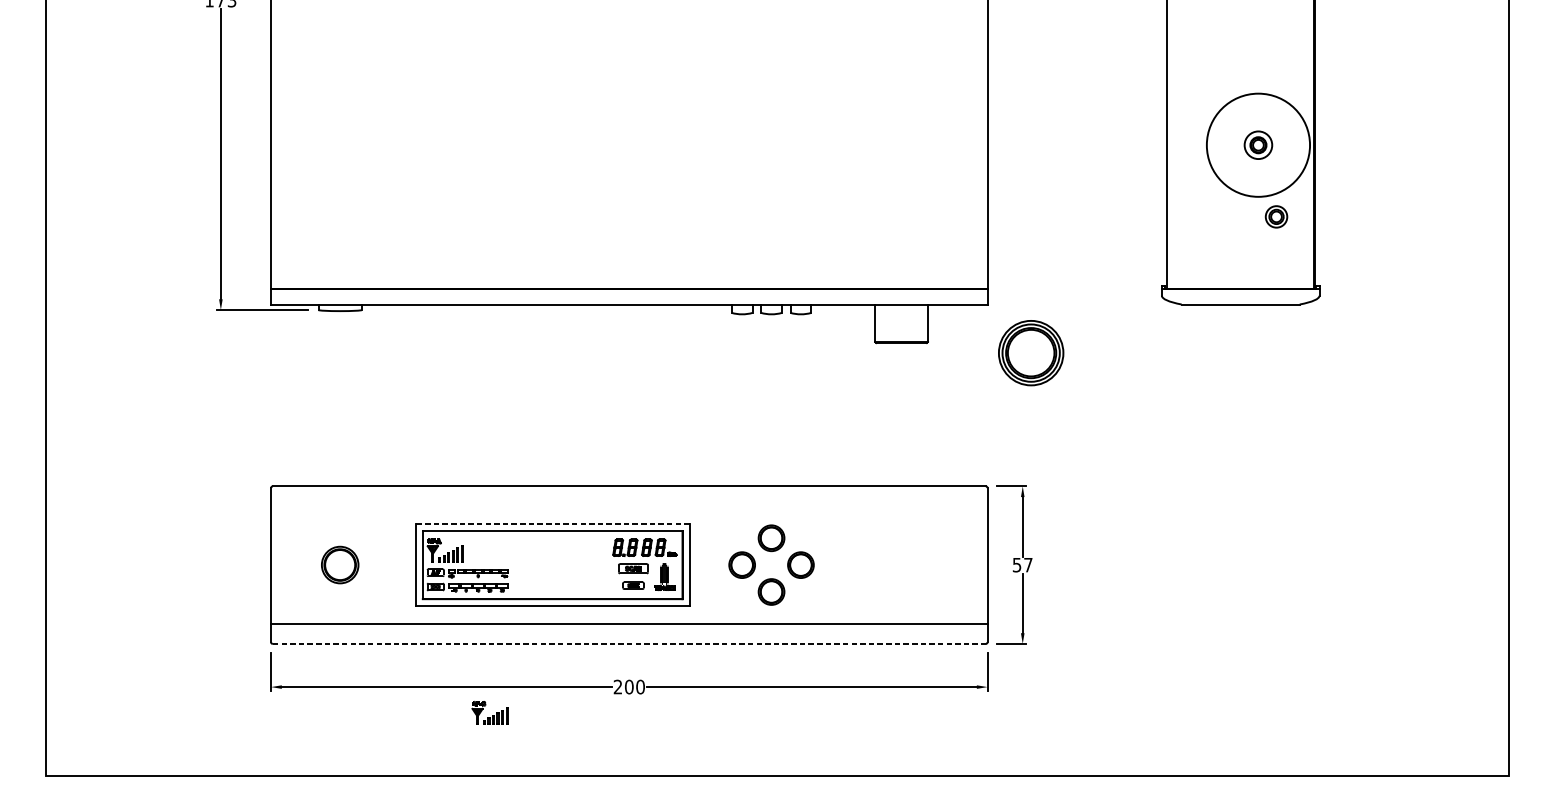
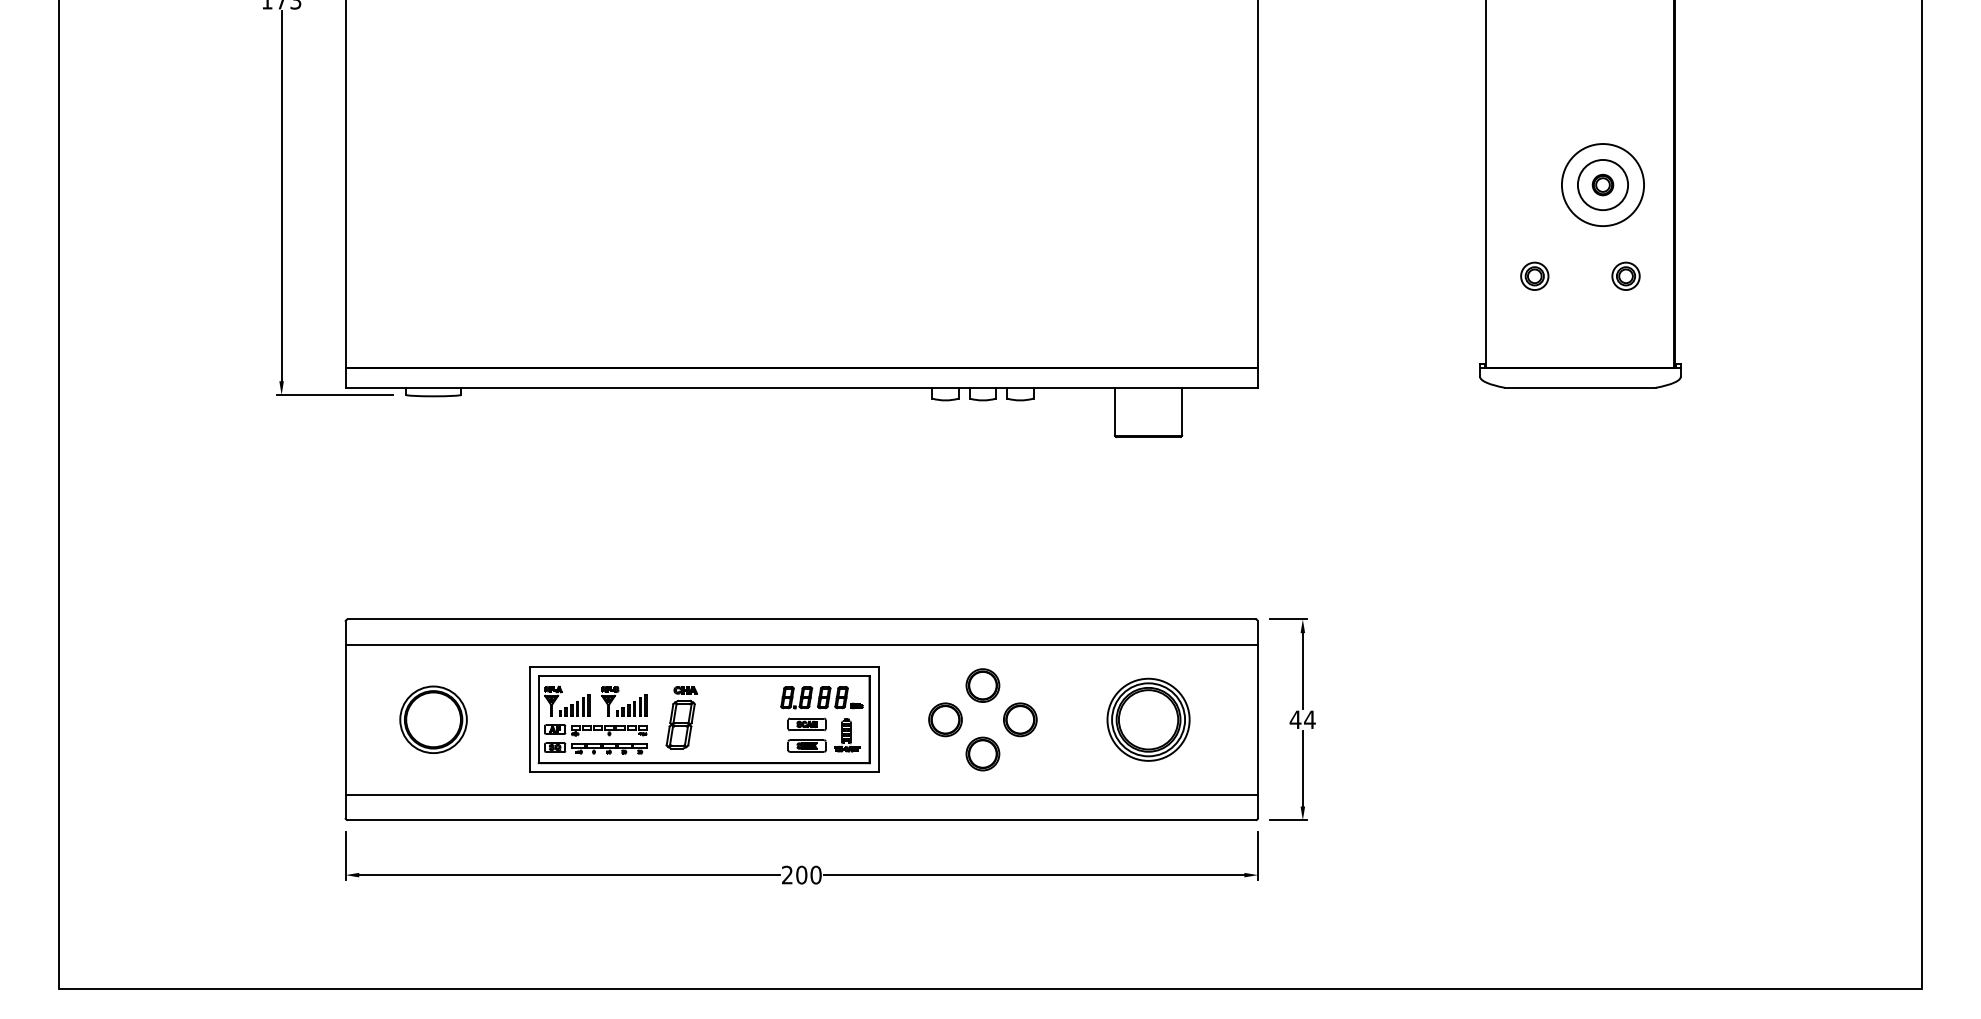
circle: (1258, 144) -> (1602, 184), size x1.43
circle: (1258, 145) -> (1602, 185), size x0.62
part: (1204, 216) -> (1534, 275), added
part: (1031, 352) -> (1148, 719), moved
line: (629, 506) -> (801, 644), added
line: (552, 524) -> (704, 667), dashed -> solid
part: (534, 563) -> (681, 717), added
part: (340, 564) -> (433, 719), size x1.43
text: (1022, 564) -> (1302, 719), 57 -> 44
part: (633, 585) -> (806, 745), size x1.43
line: (629, 644) -> (801, 820), dashed -> solid
part: (490, 713) -> (624, 701), moved

